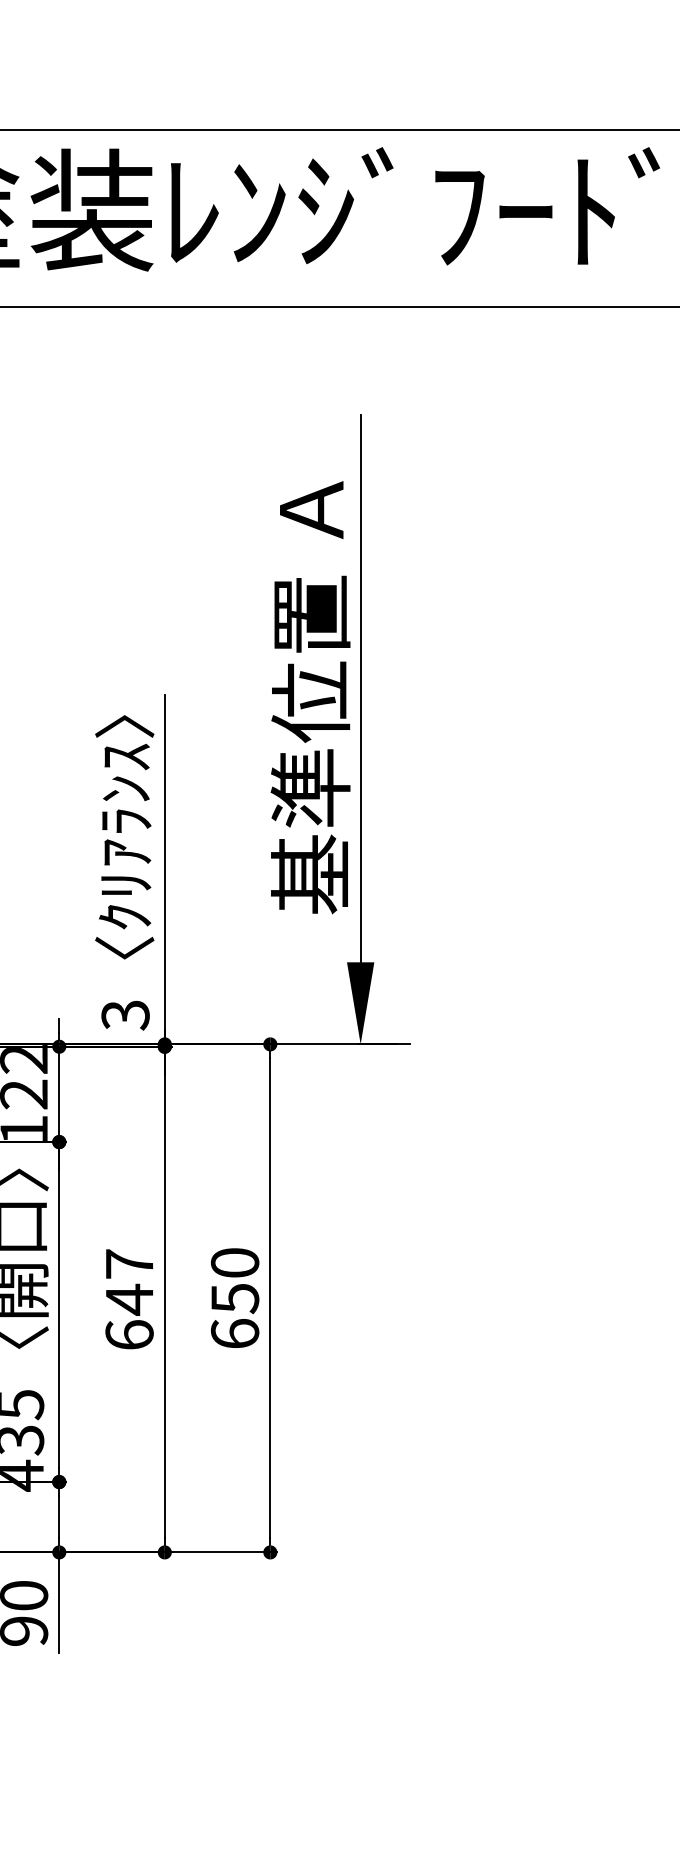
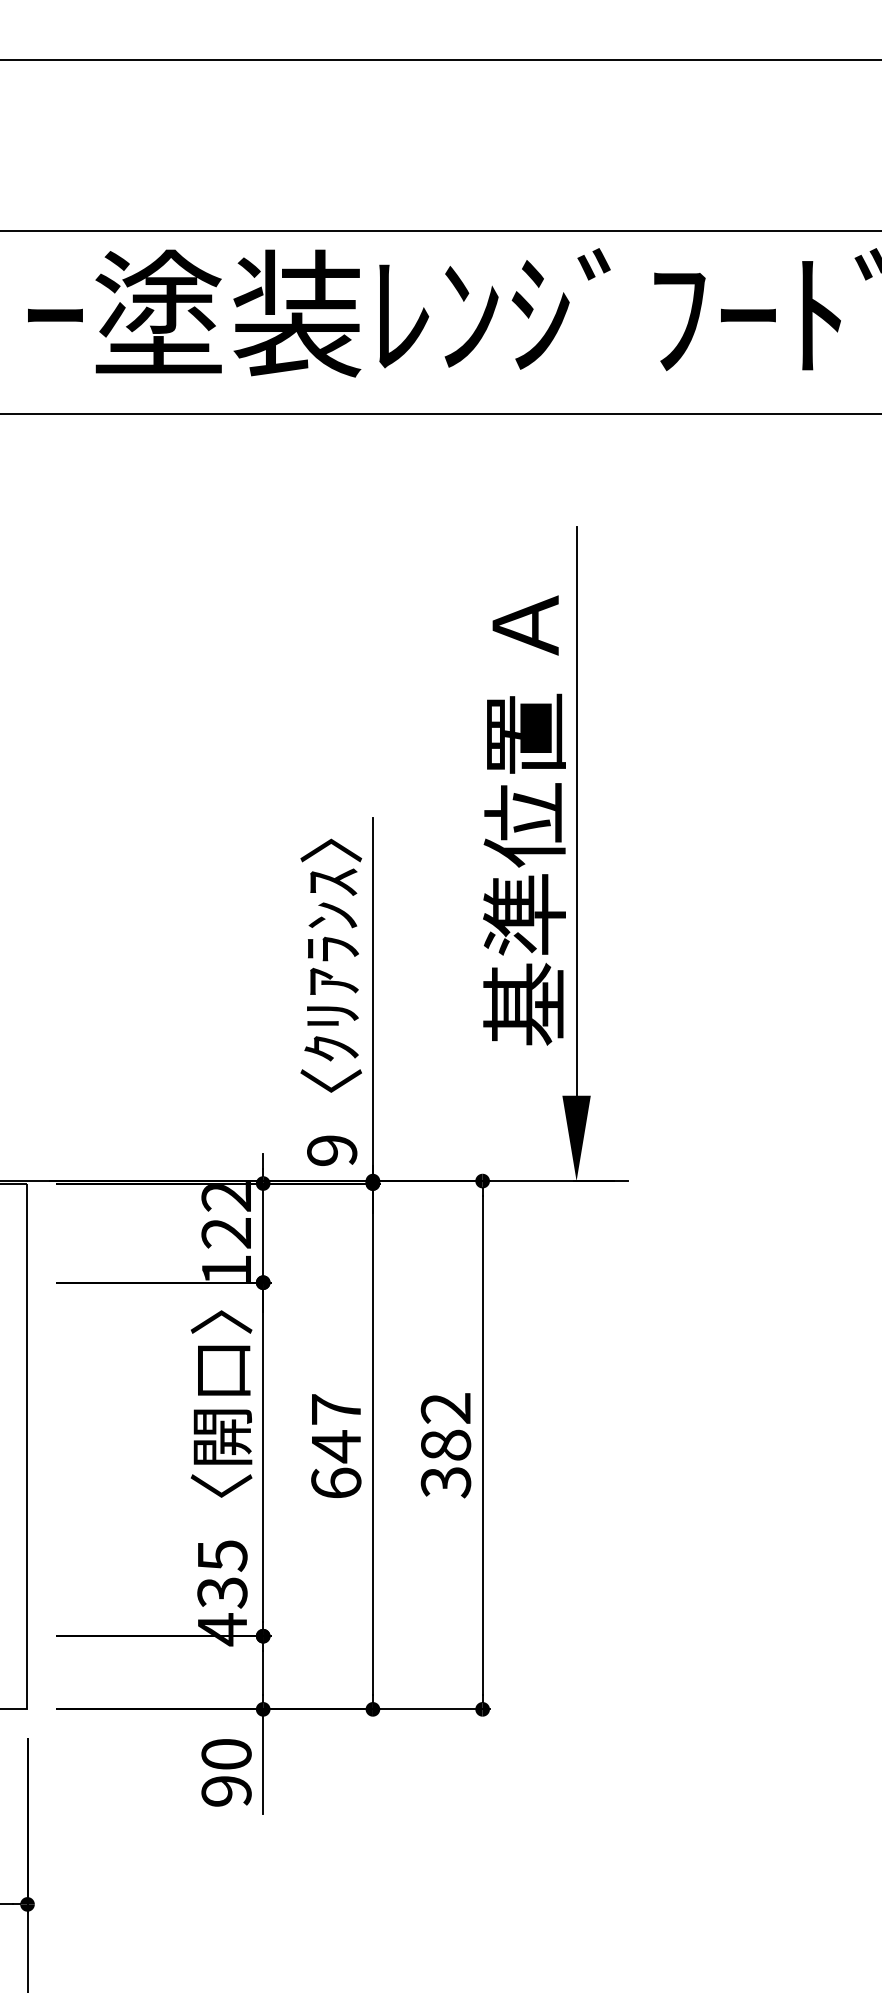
text: (125, 1014) -> (332, 1150), 3 -> 9
text: (234, 1298) -> (445, 1445), 650 -> 382

